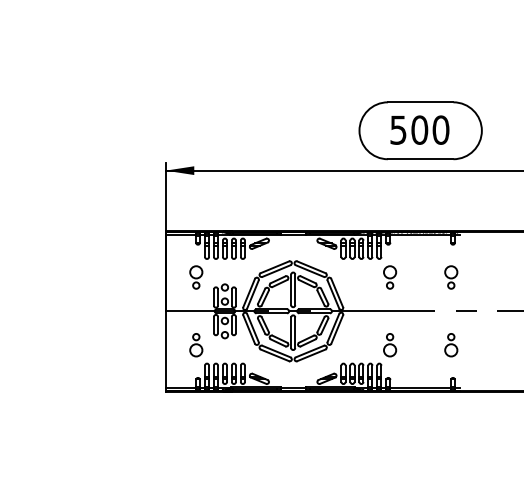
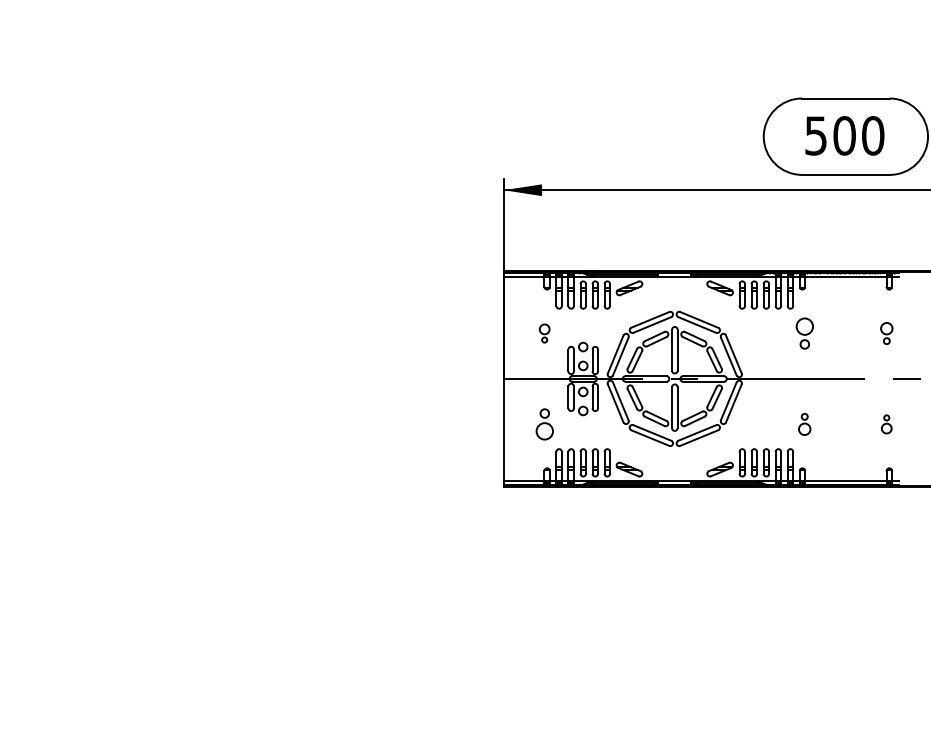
part: (196, 277) -> (544, 333), size x0.6
part: (450, 277) -> (886, 333), size x0.7
part: (389, 345) -> (804, 424), size x0.7
part: (450, 345) -> (886, 424), size x0.6

